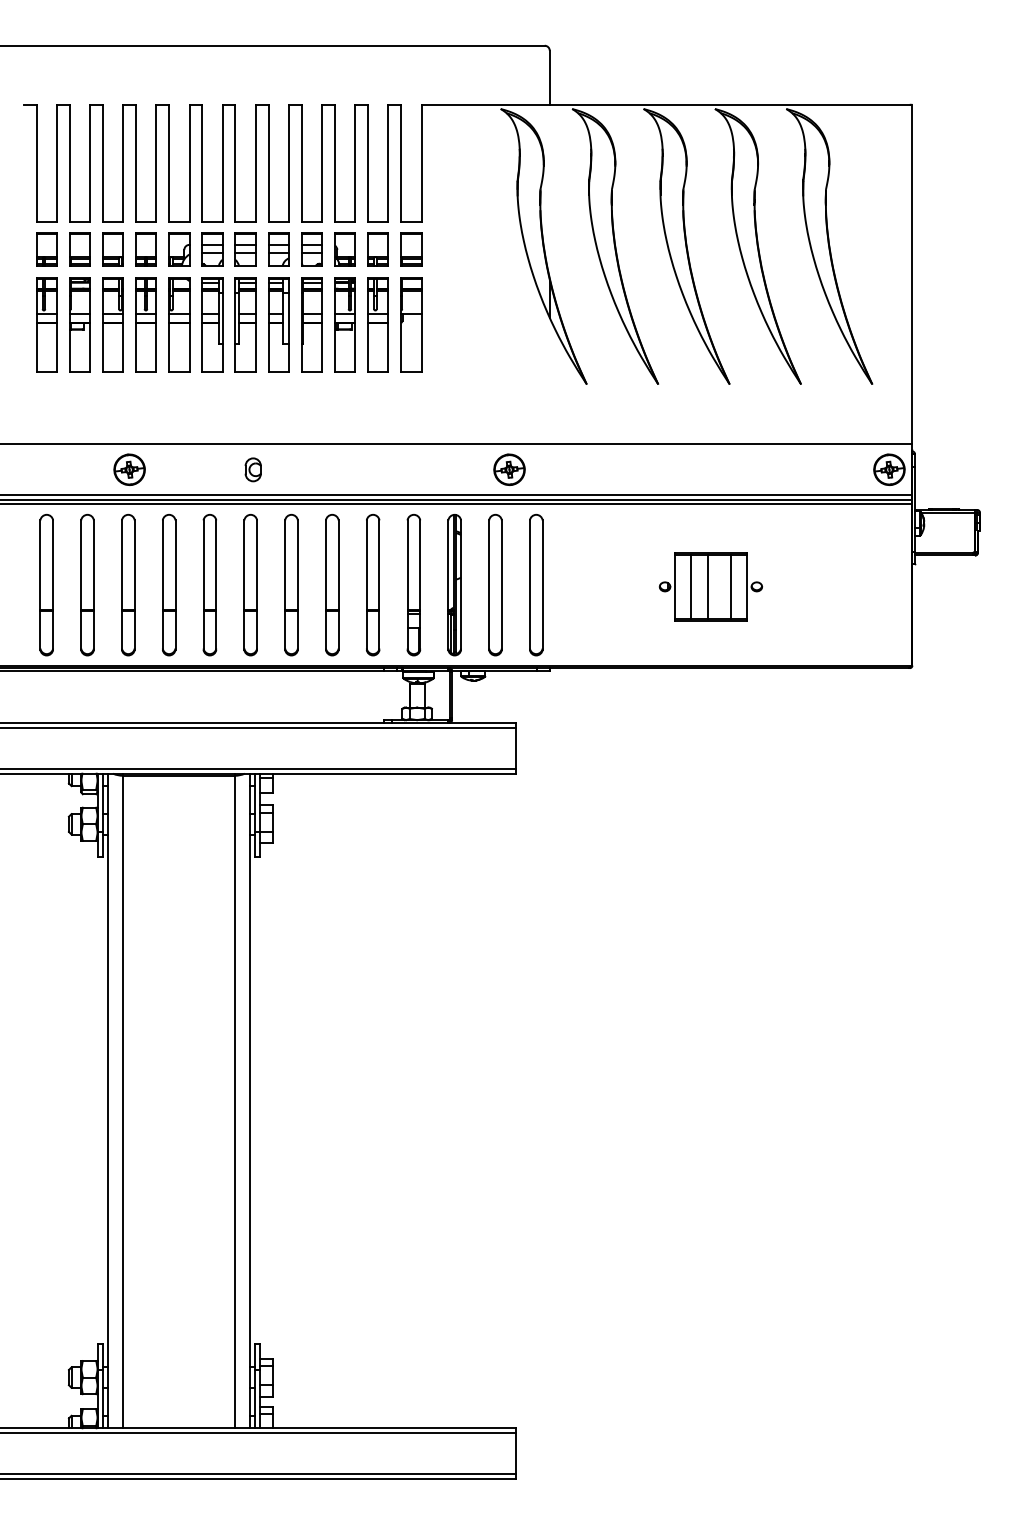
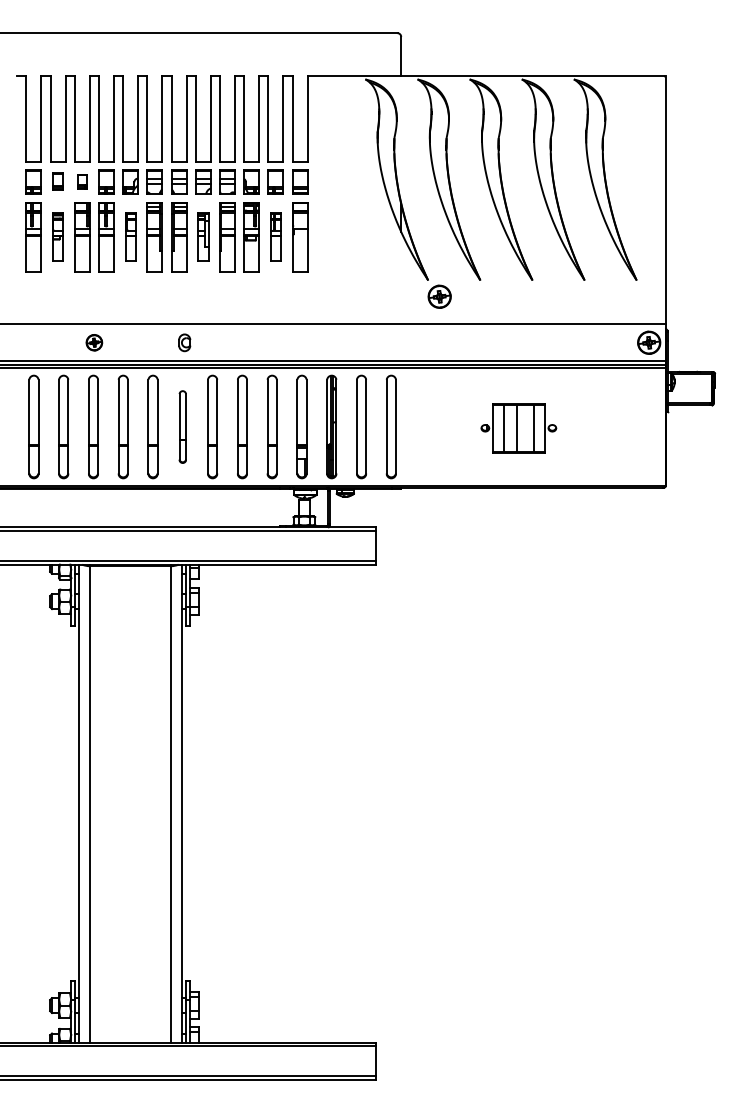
part: (79, 249) -> (57, 181), size x0.7
part: (112, 249) -> (81, 181), size x0.6
part: (79, 324) -> (57, 236), size x0.7
part: (179, 324) -> (130, 236), size x0.7
part: (278, 324) -> (203, 236), size x0.7
part: (377, 324) -> (275, 236), size x0.7
part: (129, 469) -> (94, 342), size x0.7
part: (509, 469) -> (439, 296), moved
part: (250, 585) -> (182, 427), size x0.7

